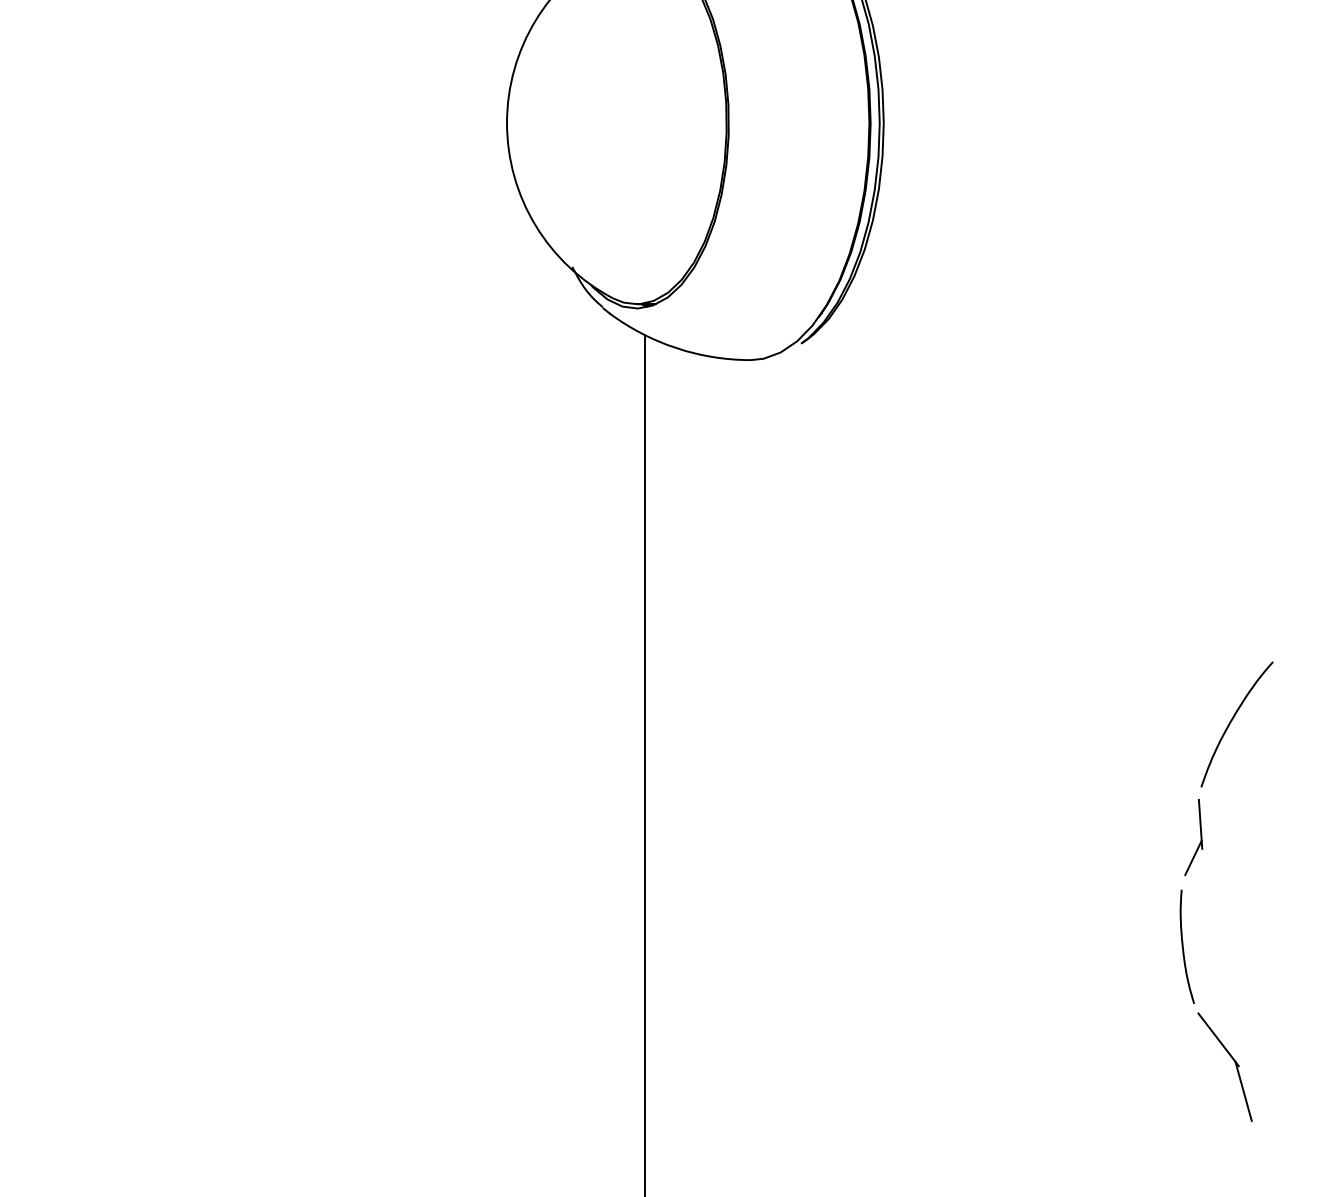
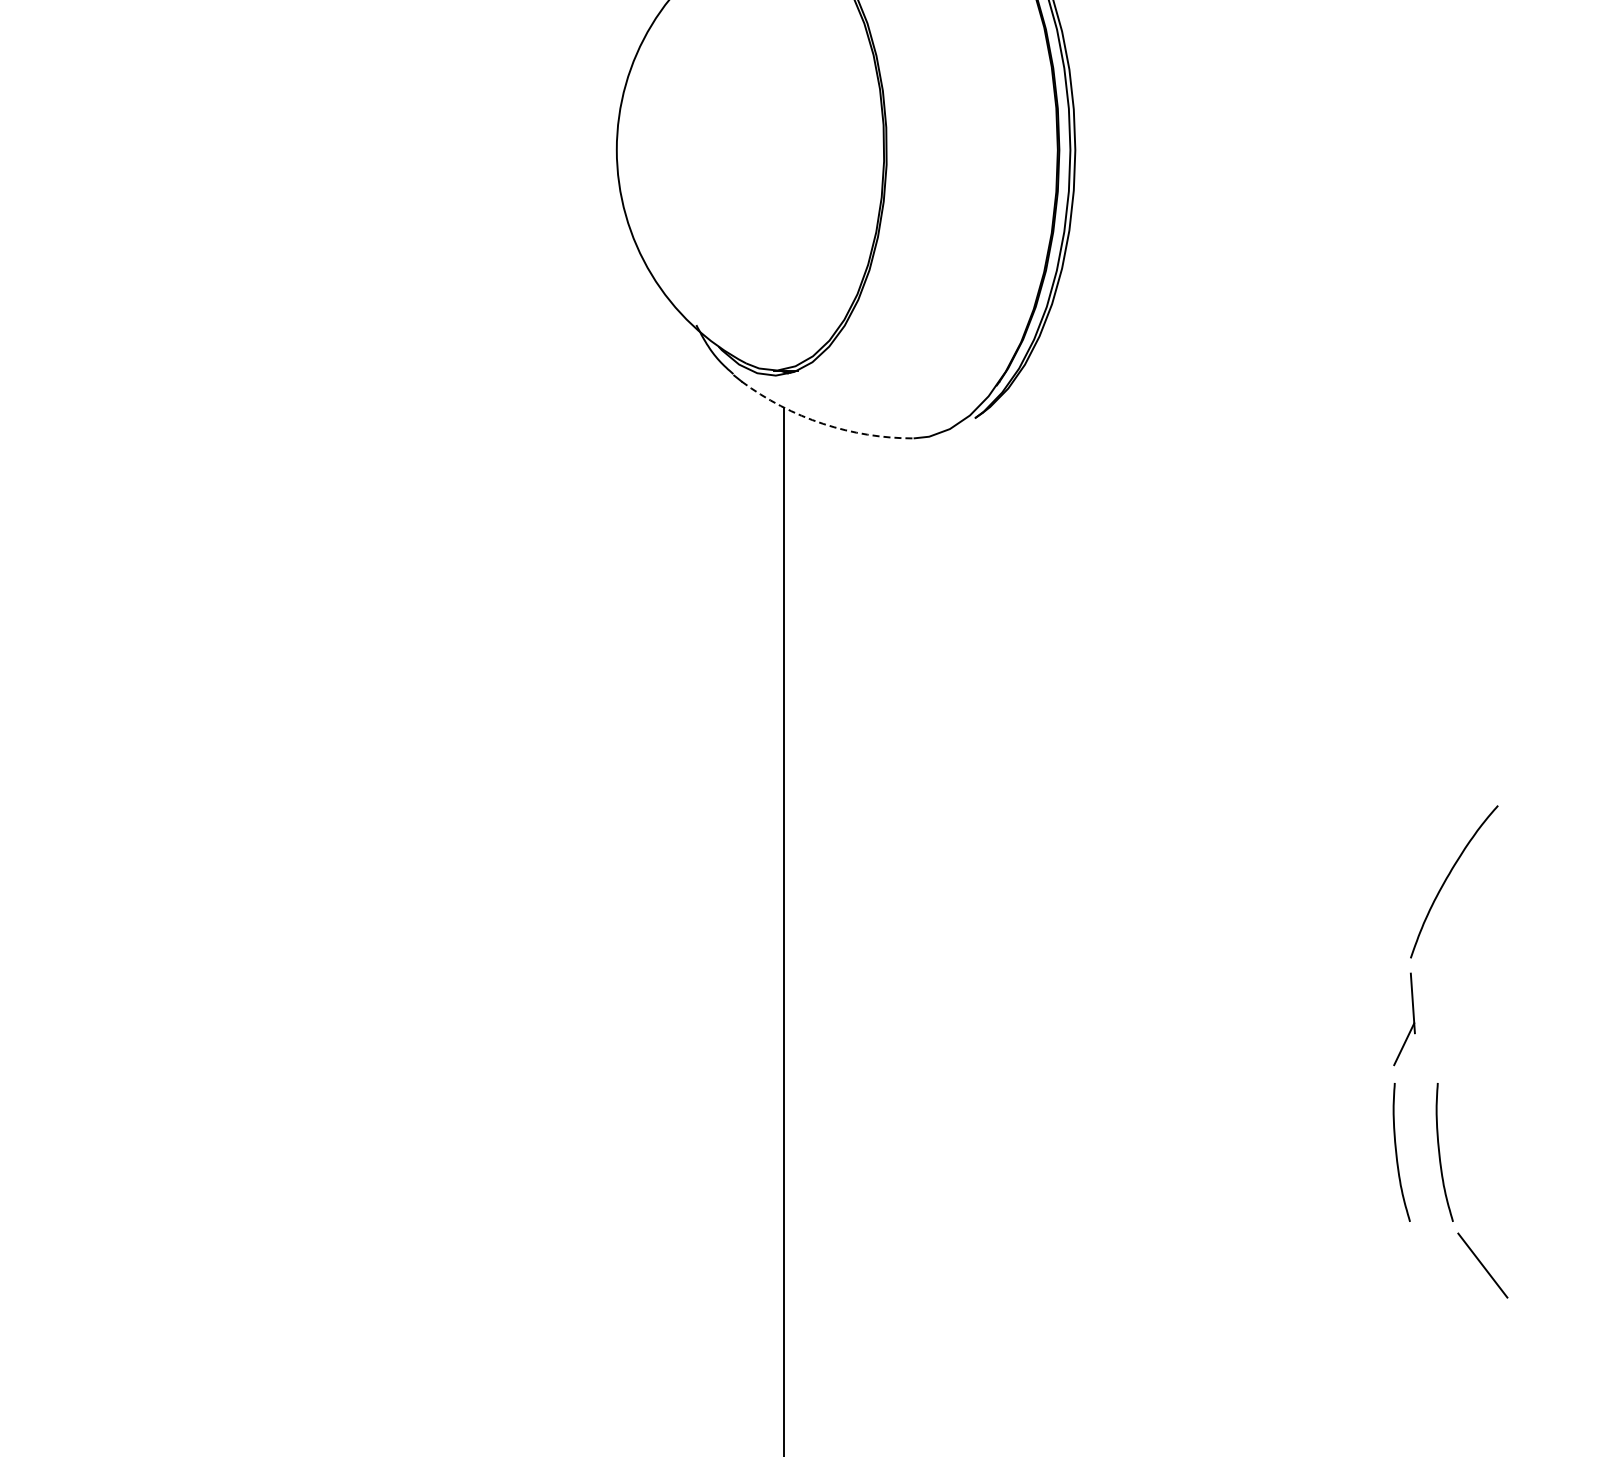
arc: (676, 347) -> (823, 423), solid -> dashed
curve: (1232, 720) -> (1448, 877), moved
part: (1200, 835) -> (1412, 1016), moved
curve: (1148, 946) -> (1397, 1152), added
line: (1243, 1091) -> (1513, 1328), removed

